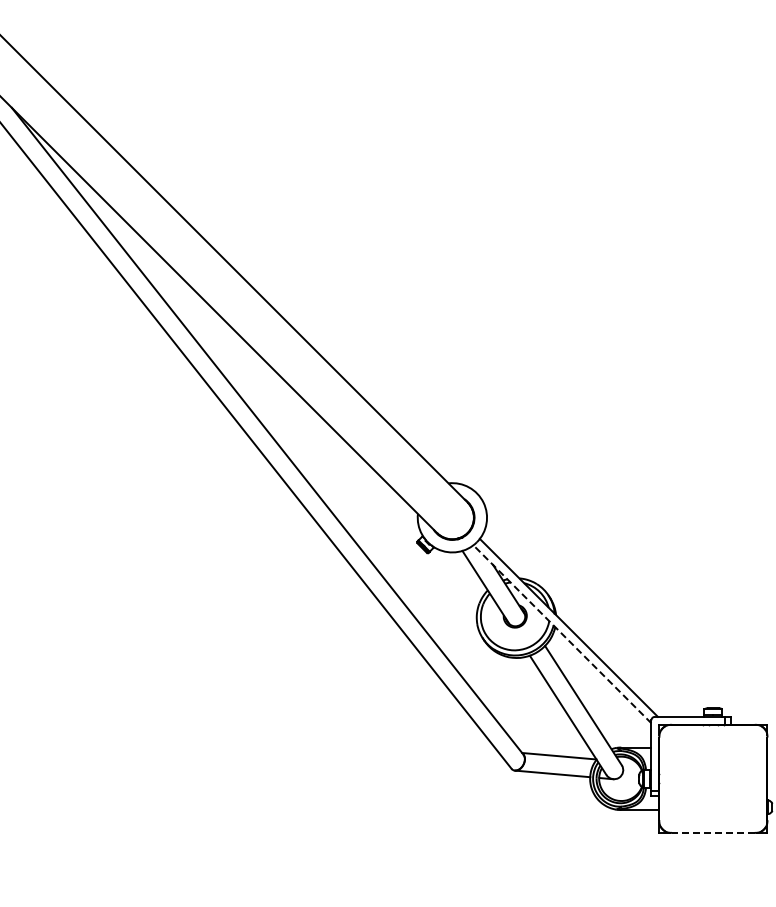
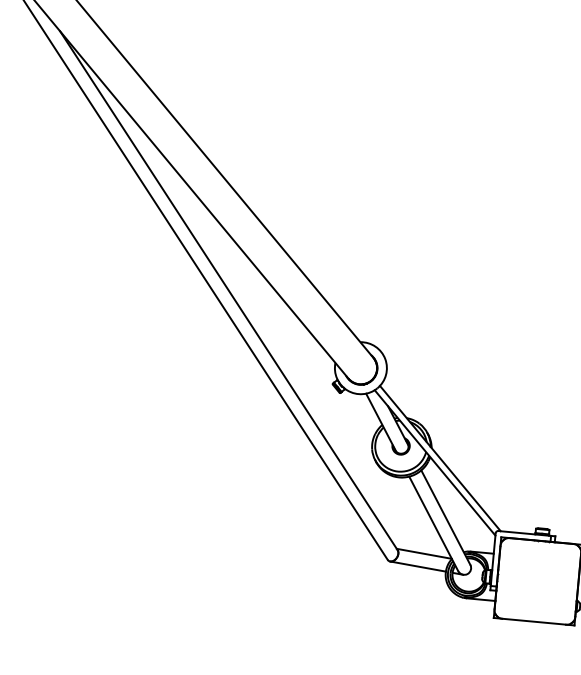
line: (562, 634) -> (435, 463), dashed -> solid
line: (712, 832) -> (533, 621), dashed -> solid

